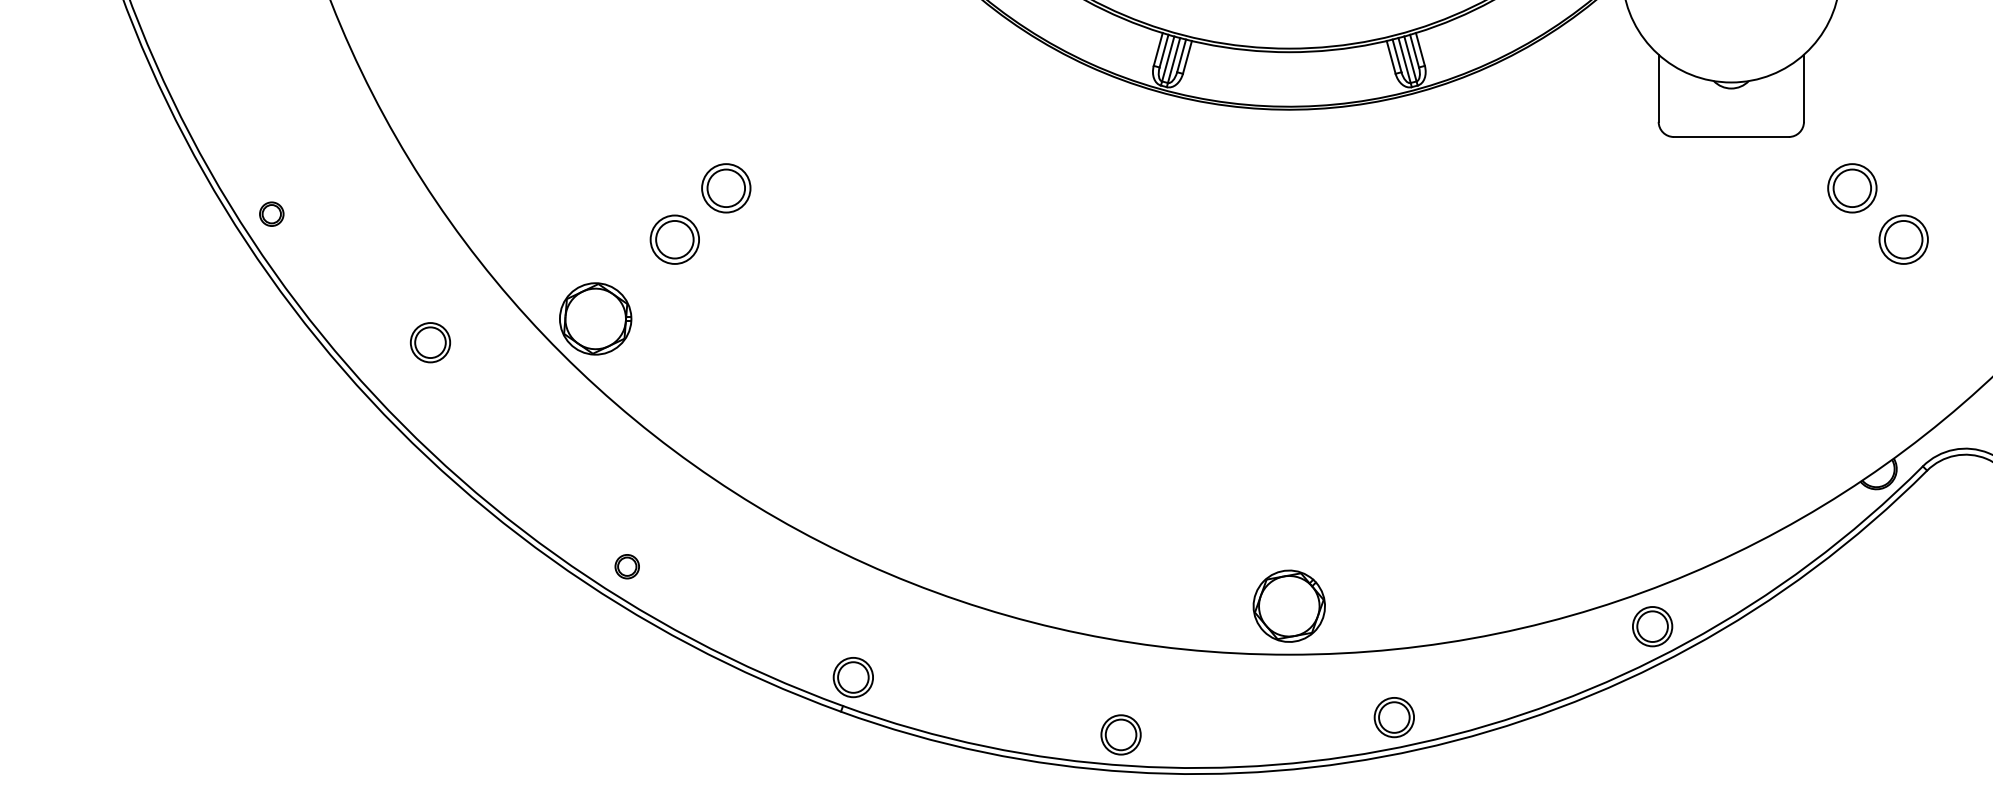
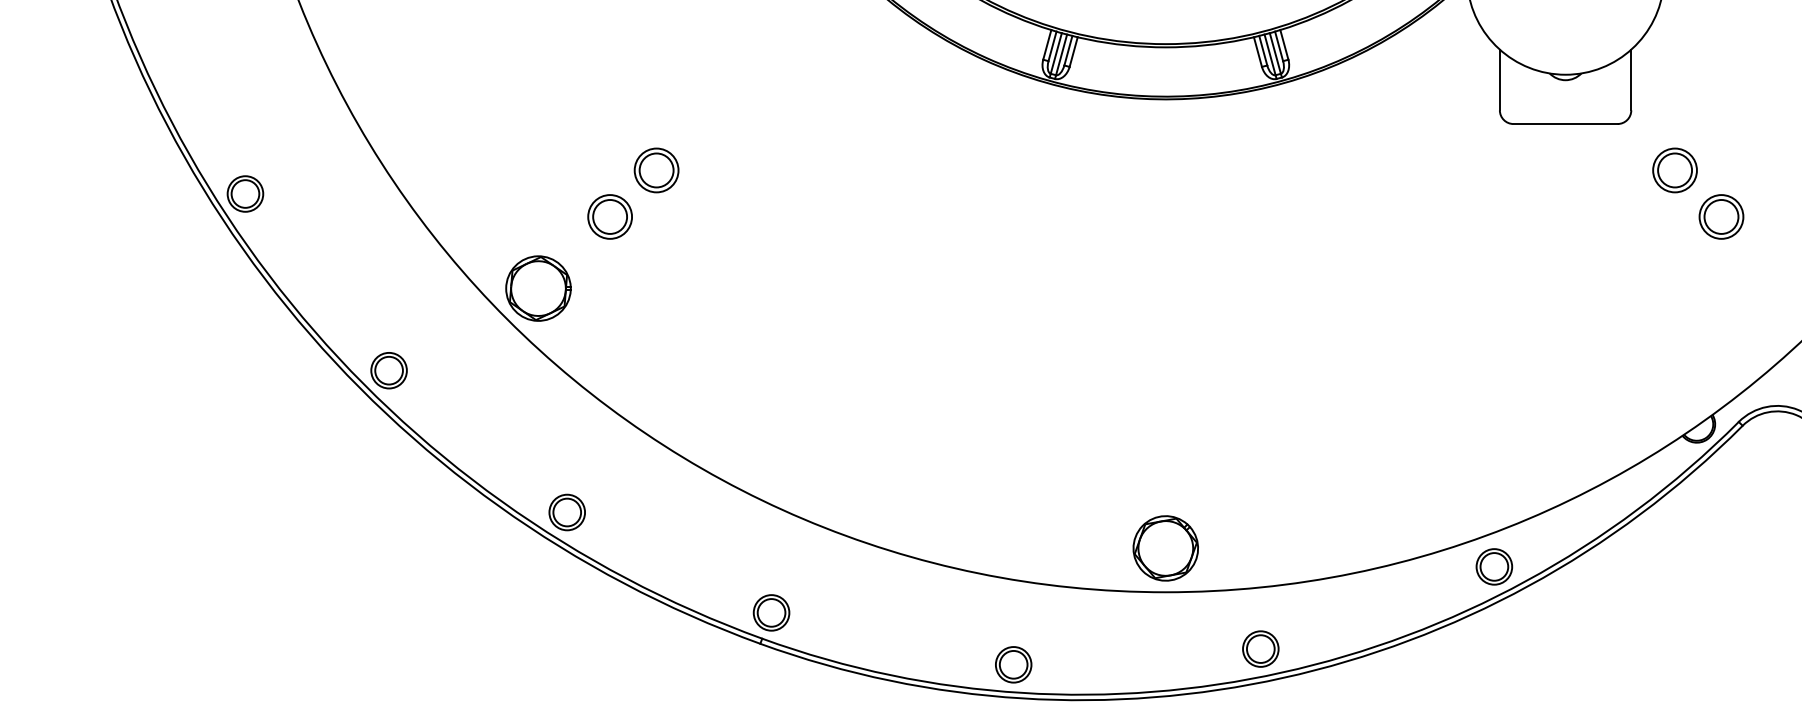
part: (271, 213) -> (245, 193), size x1.67
part: (430, 342) -> (389, 370), moved
part: (626, 566) -> (566, 512), size x1.67

